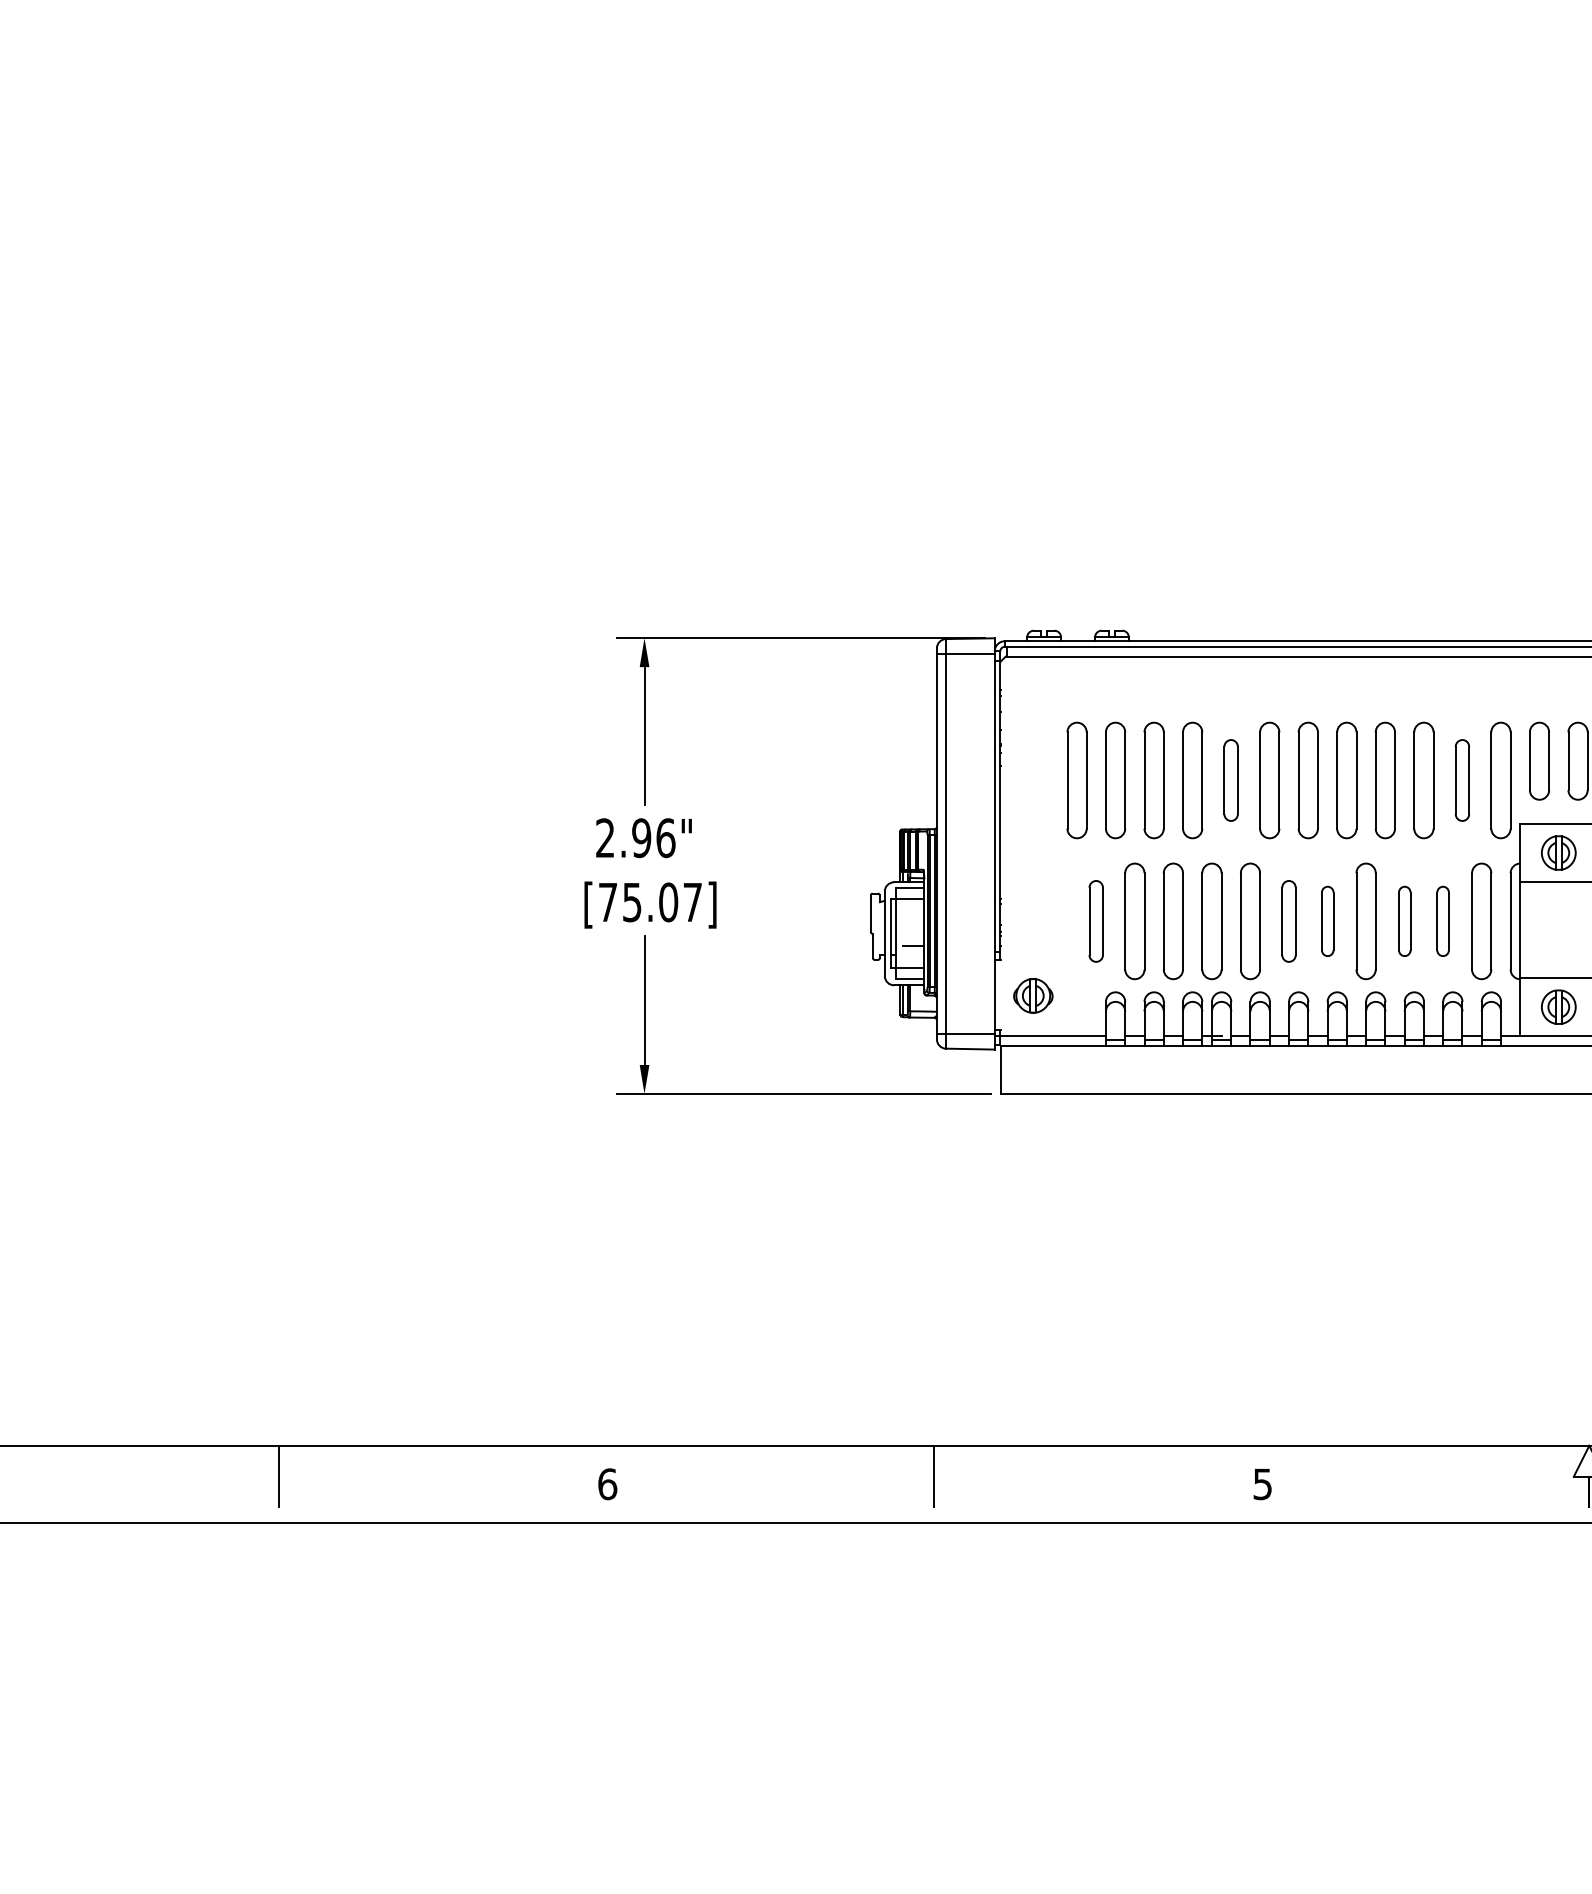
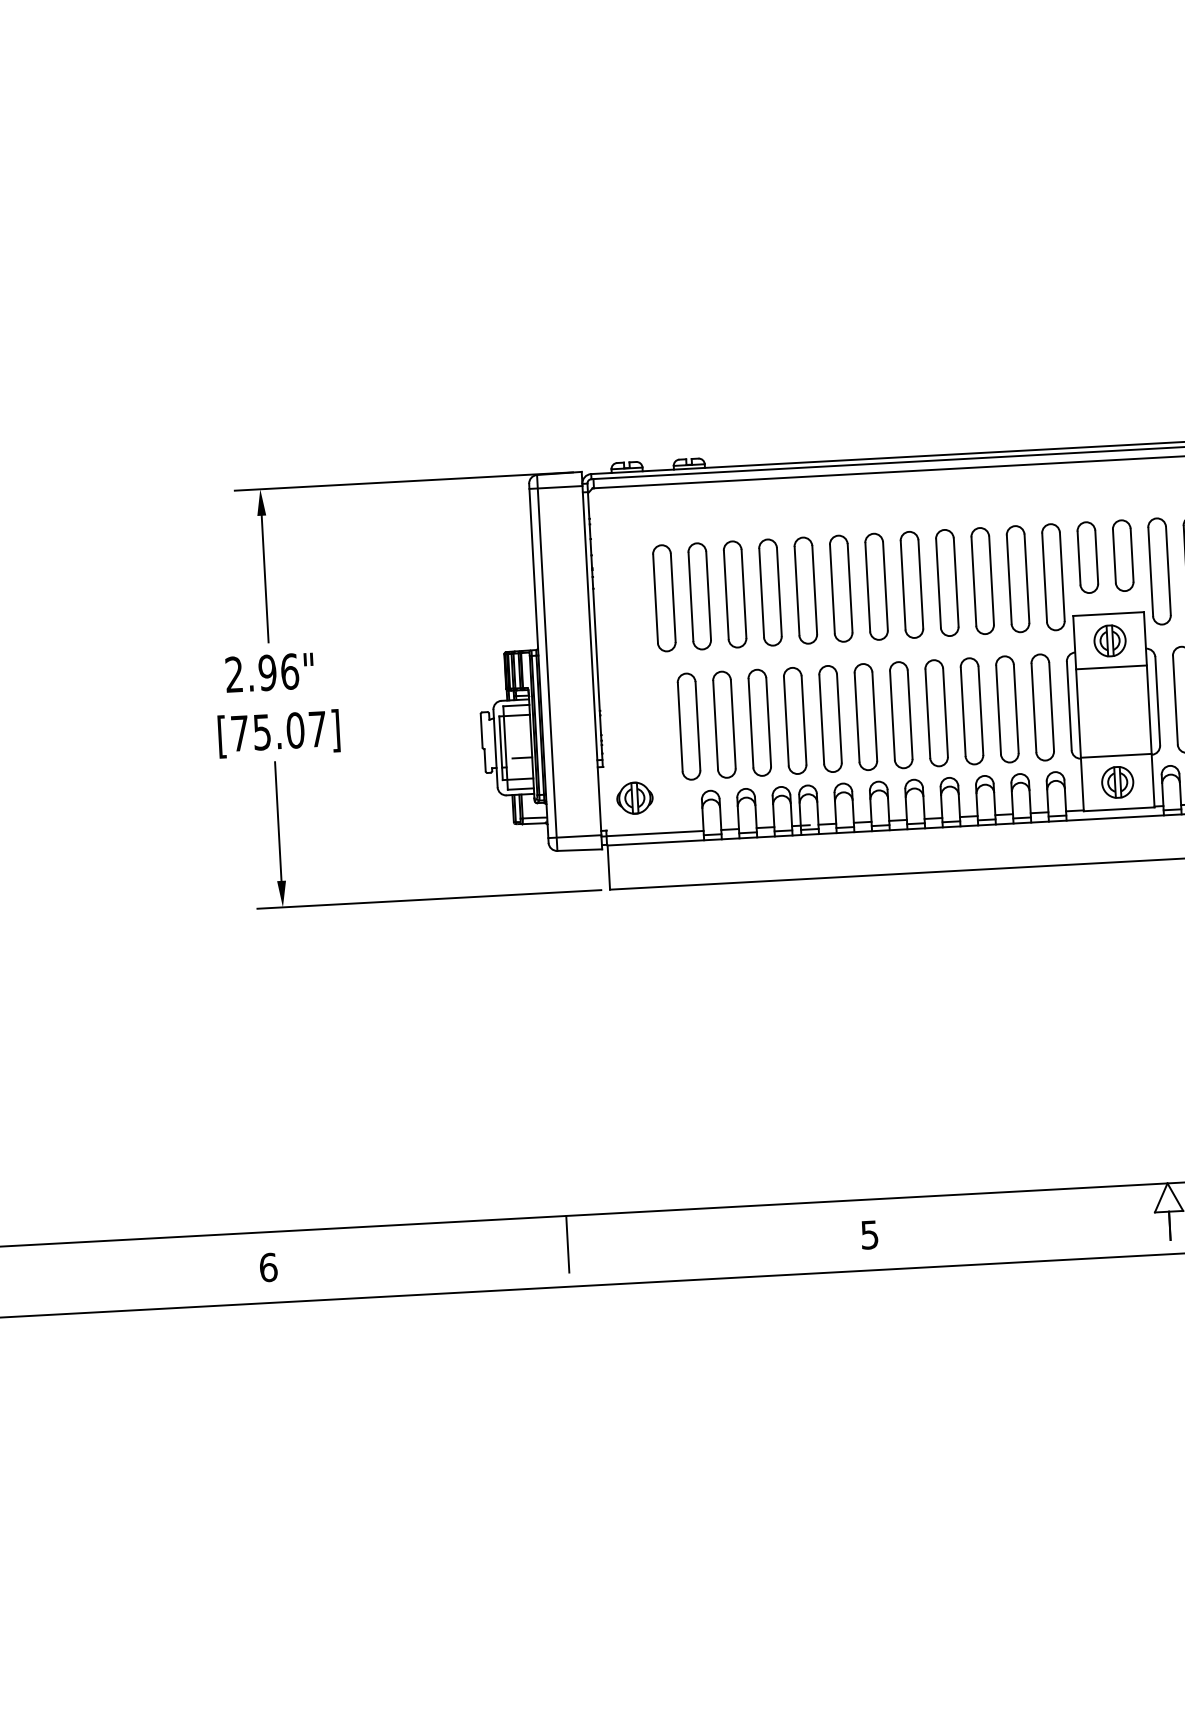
part: (1230, 780) -> (805, 590), size x1.43
part: (1462, 780) -> (1018, 579), size x1.43
part: (1095, 921) -> (688, 726), size x1.43
part: (1288, 921) -> (865, 717), size x1.43
part: (1327, 921) -> (901, 715), size x1.67
part: (1404, 921) -> (971, 711), size x1.67
part: (1442, 921) -> (1006, 709), size x1.67

